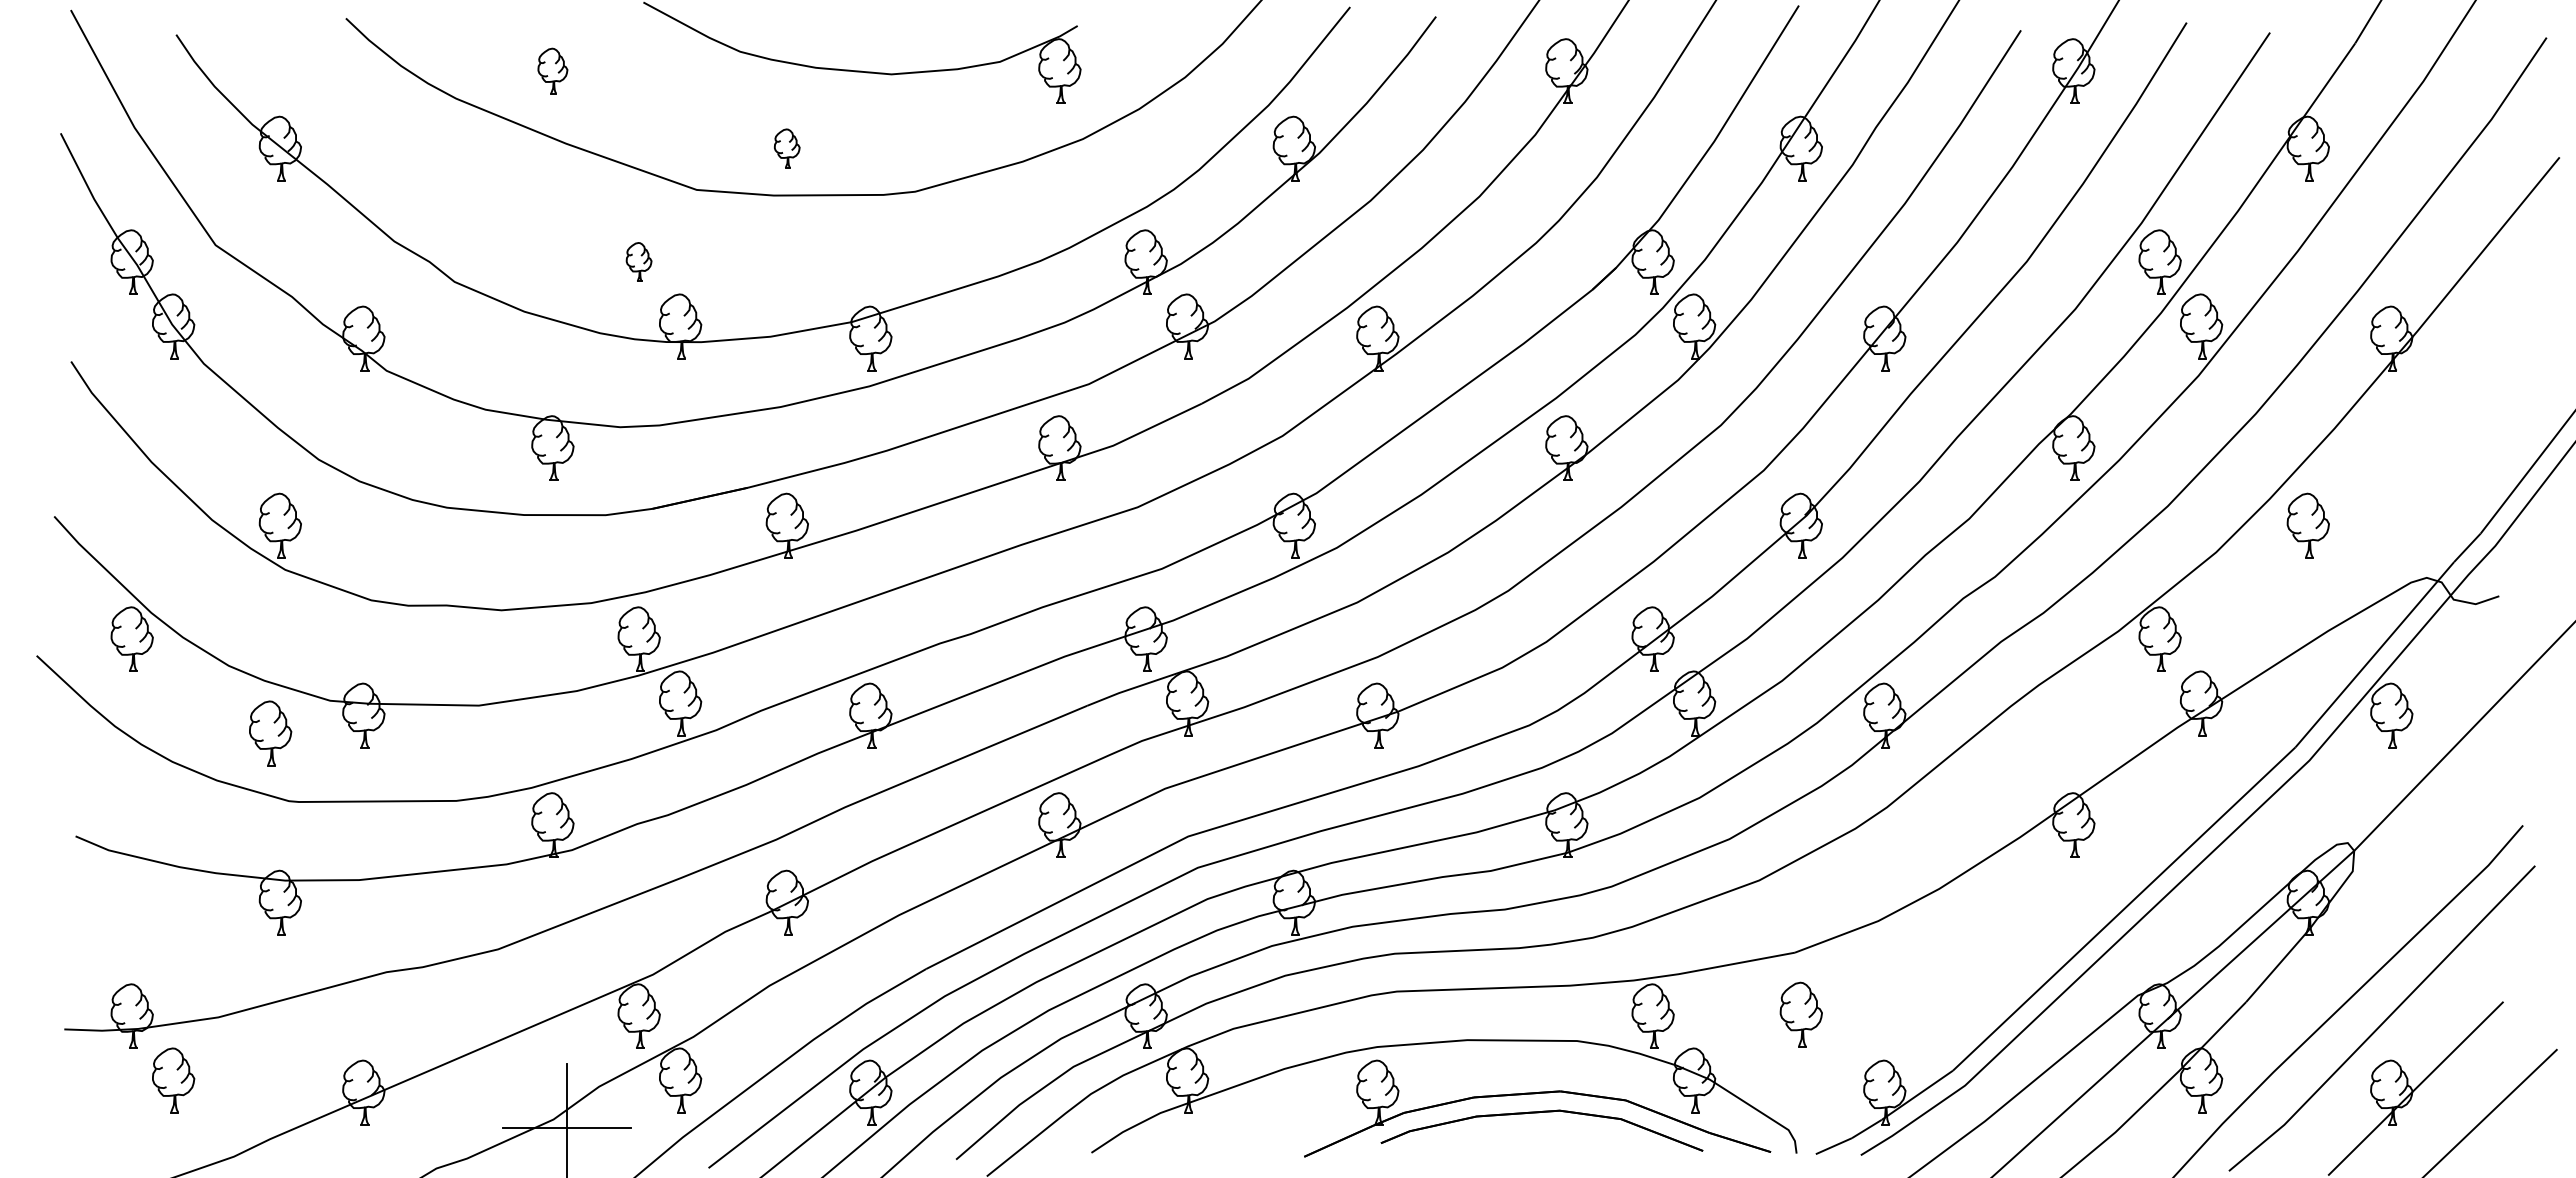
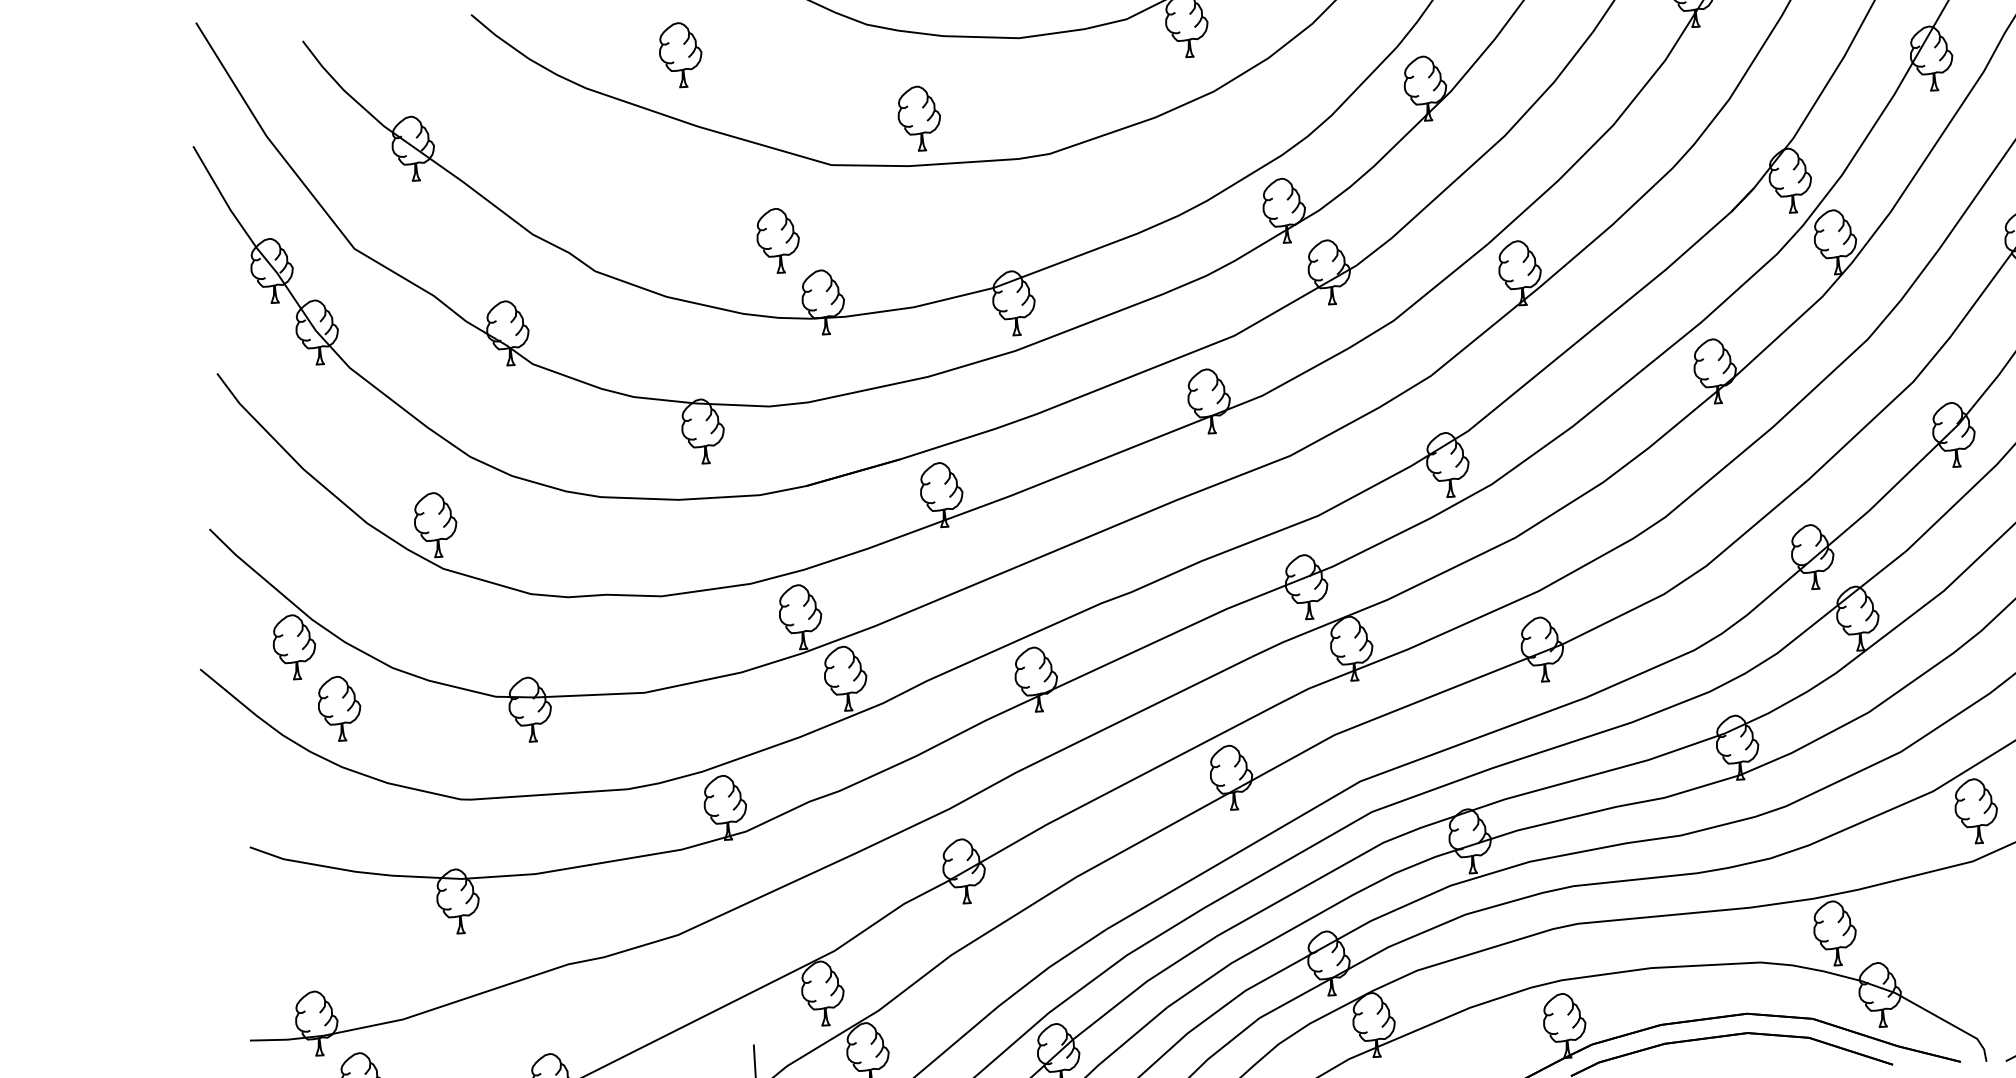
part: (552, 70) -> (680, 54), size x1.43
part: (786, 148) -> (918, 118), size x1.67
part: (638, 261) -> (777, 239), size x1.67
part: (270, 733) -> (339, 708), moved
part: (1800, 1014) -> (1975, 810), moved

